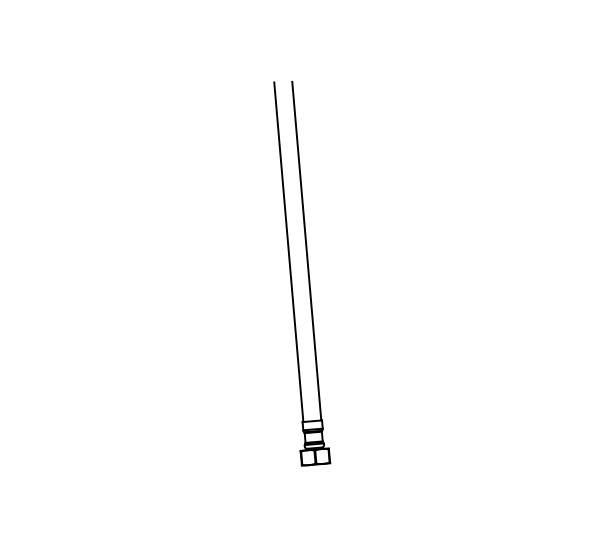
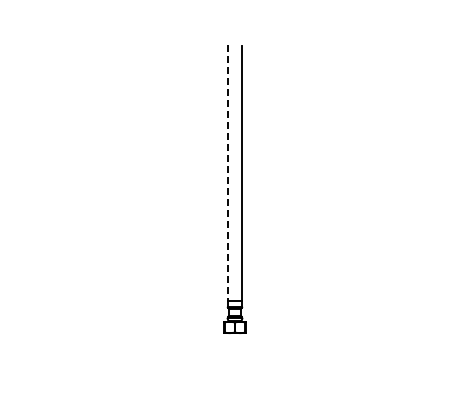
line: (289, 251) -> (228, 172), solid -> dashed

